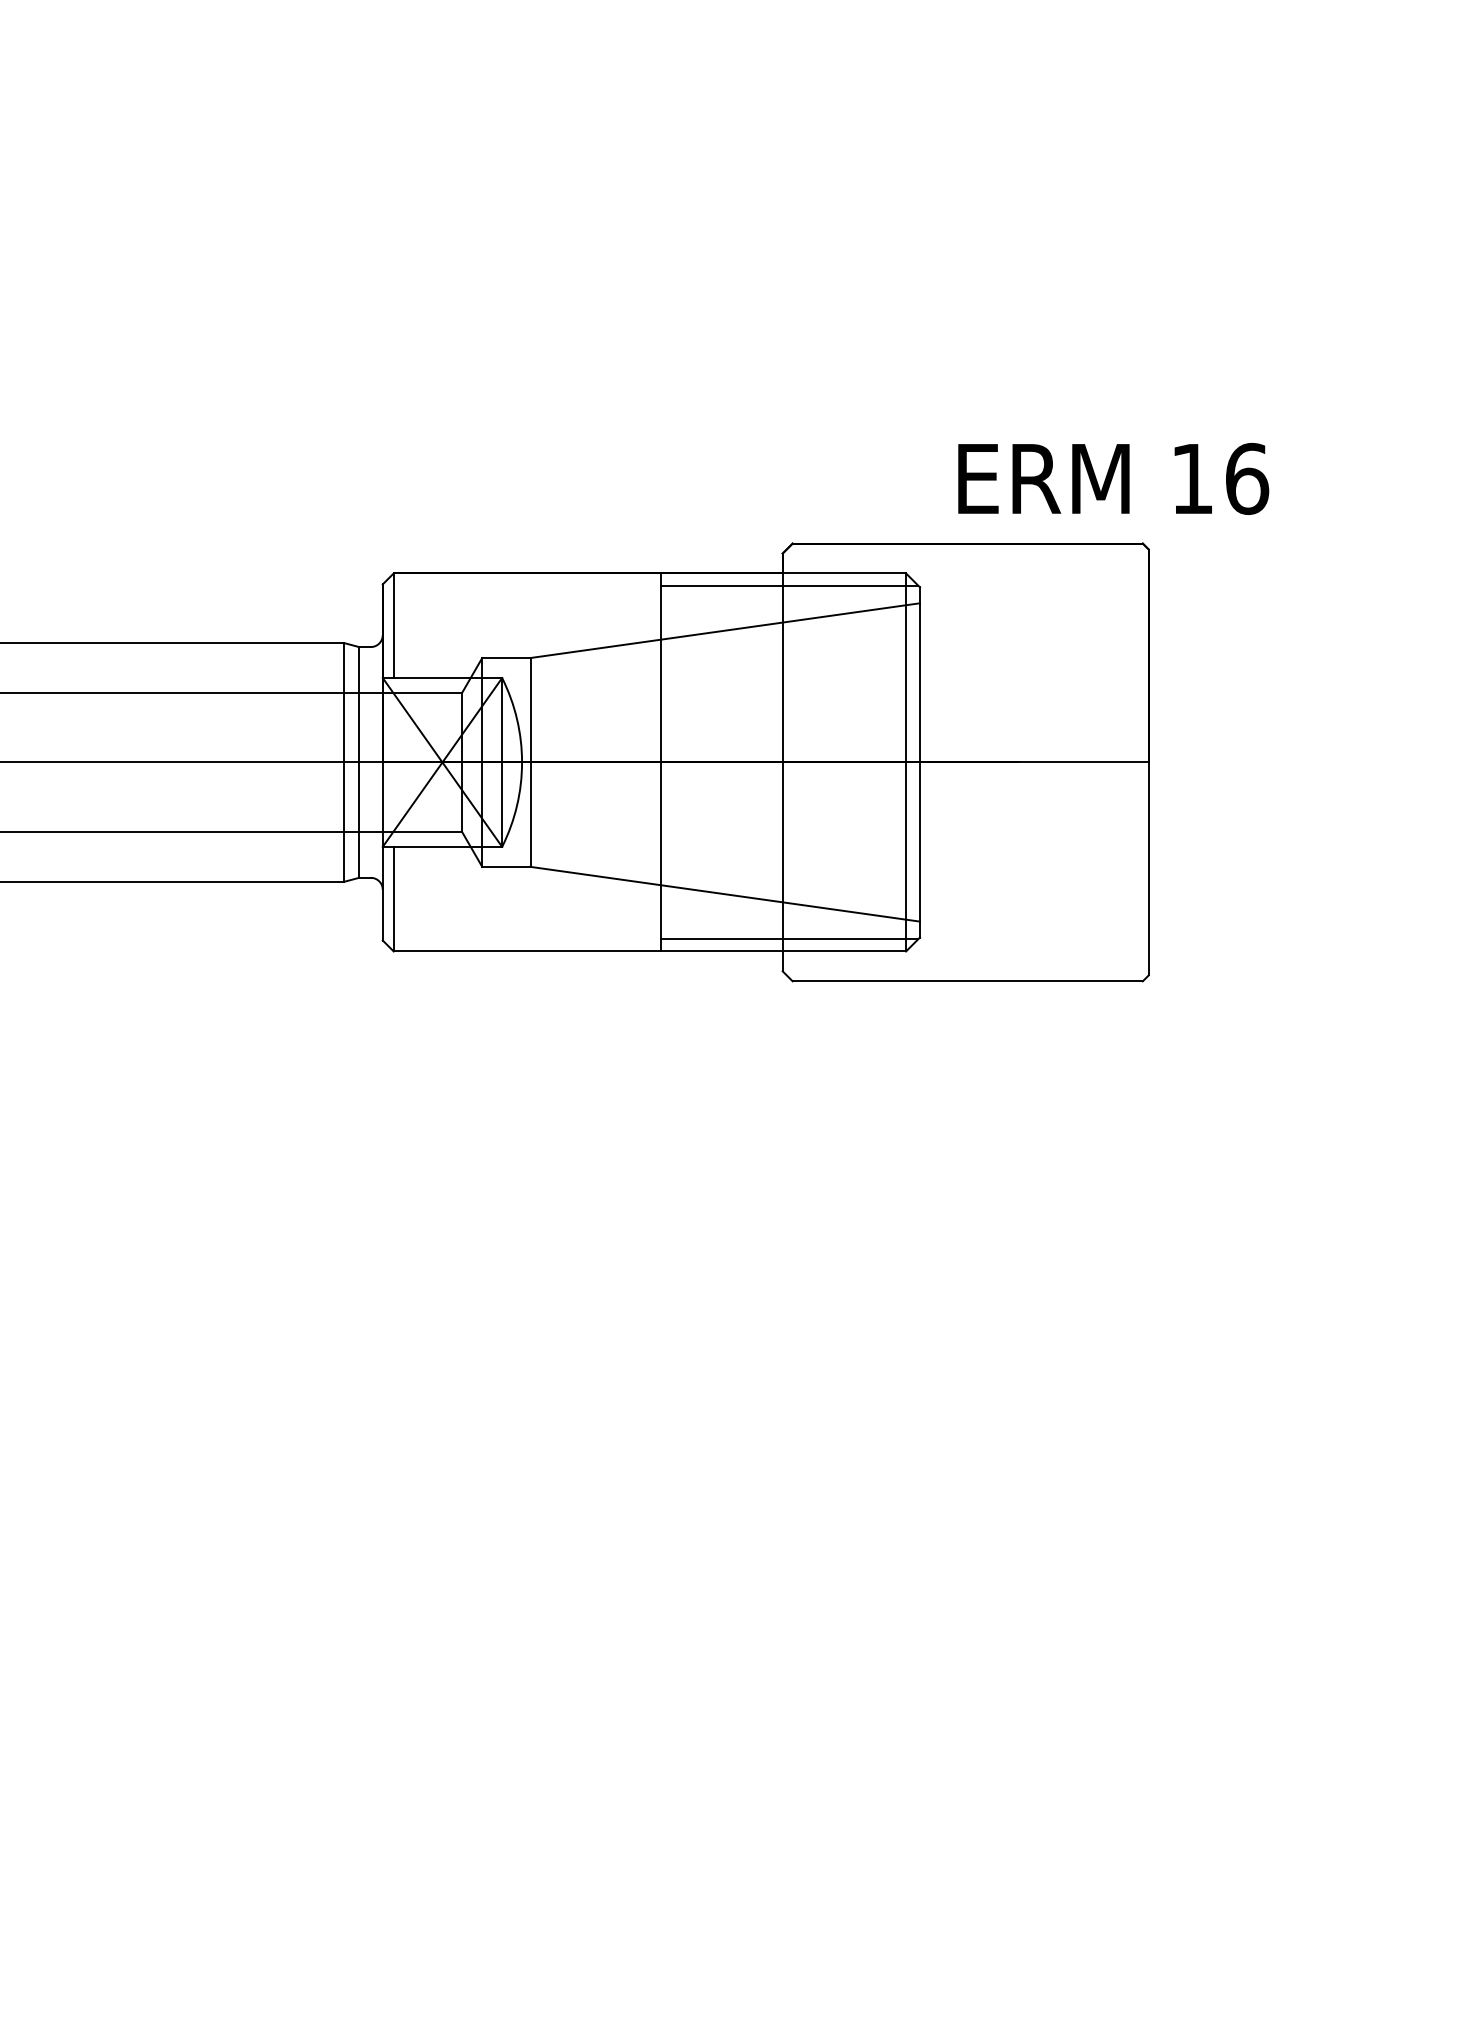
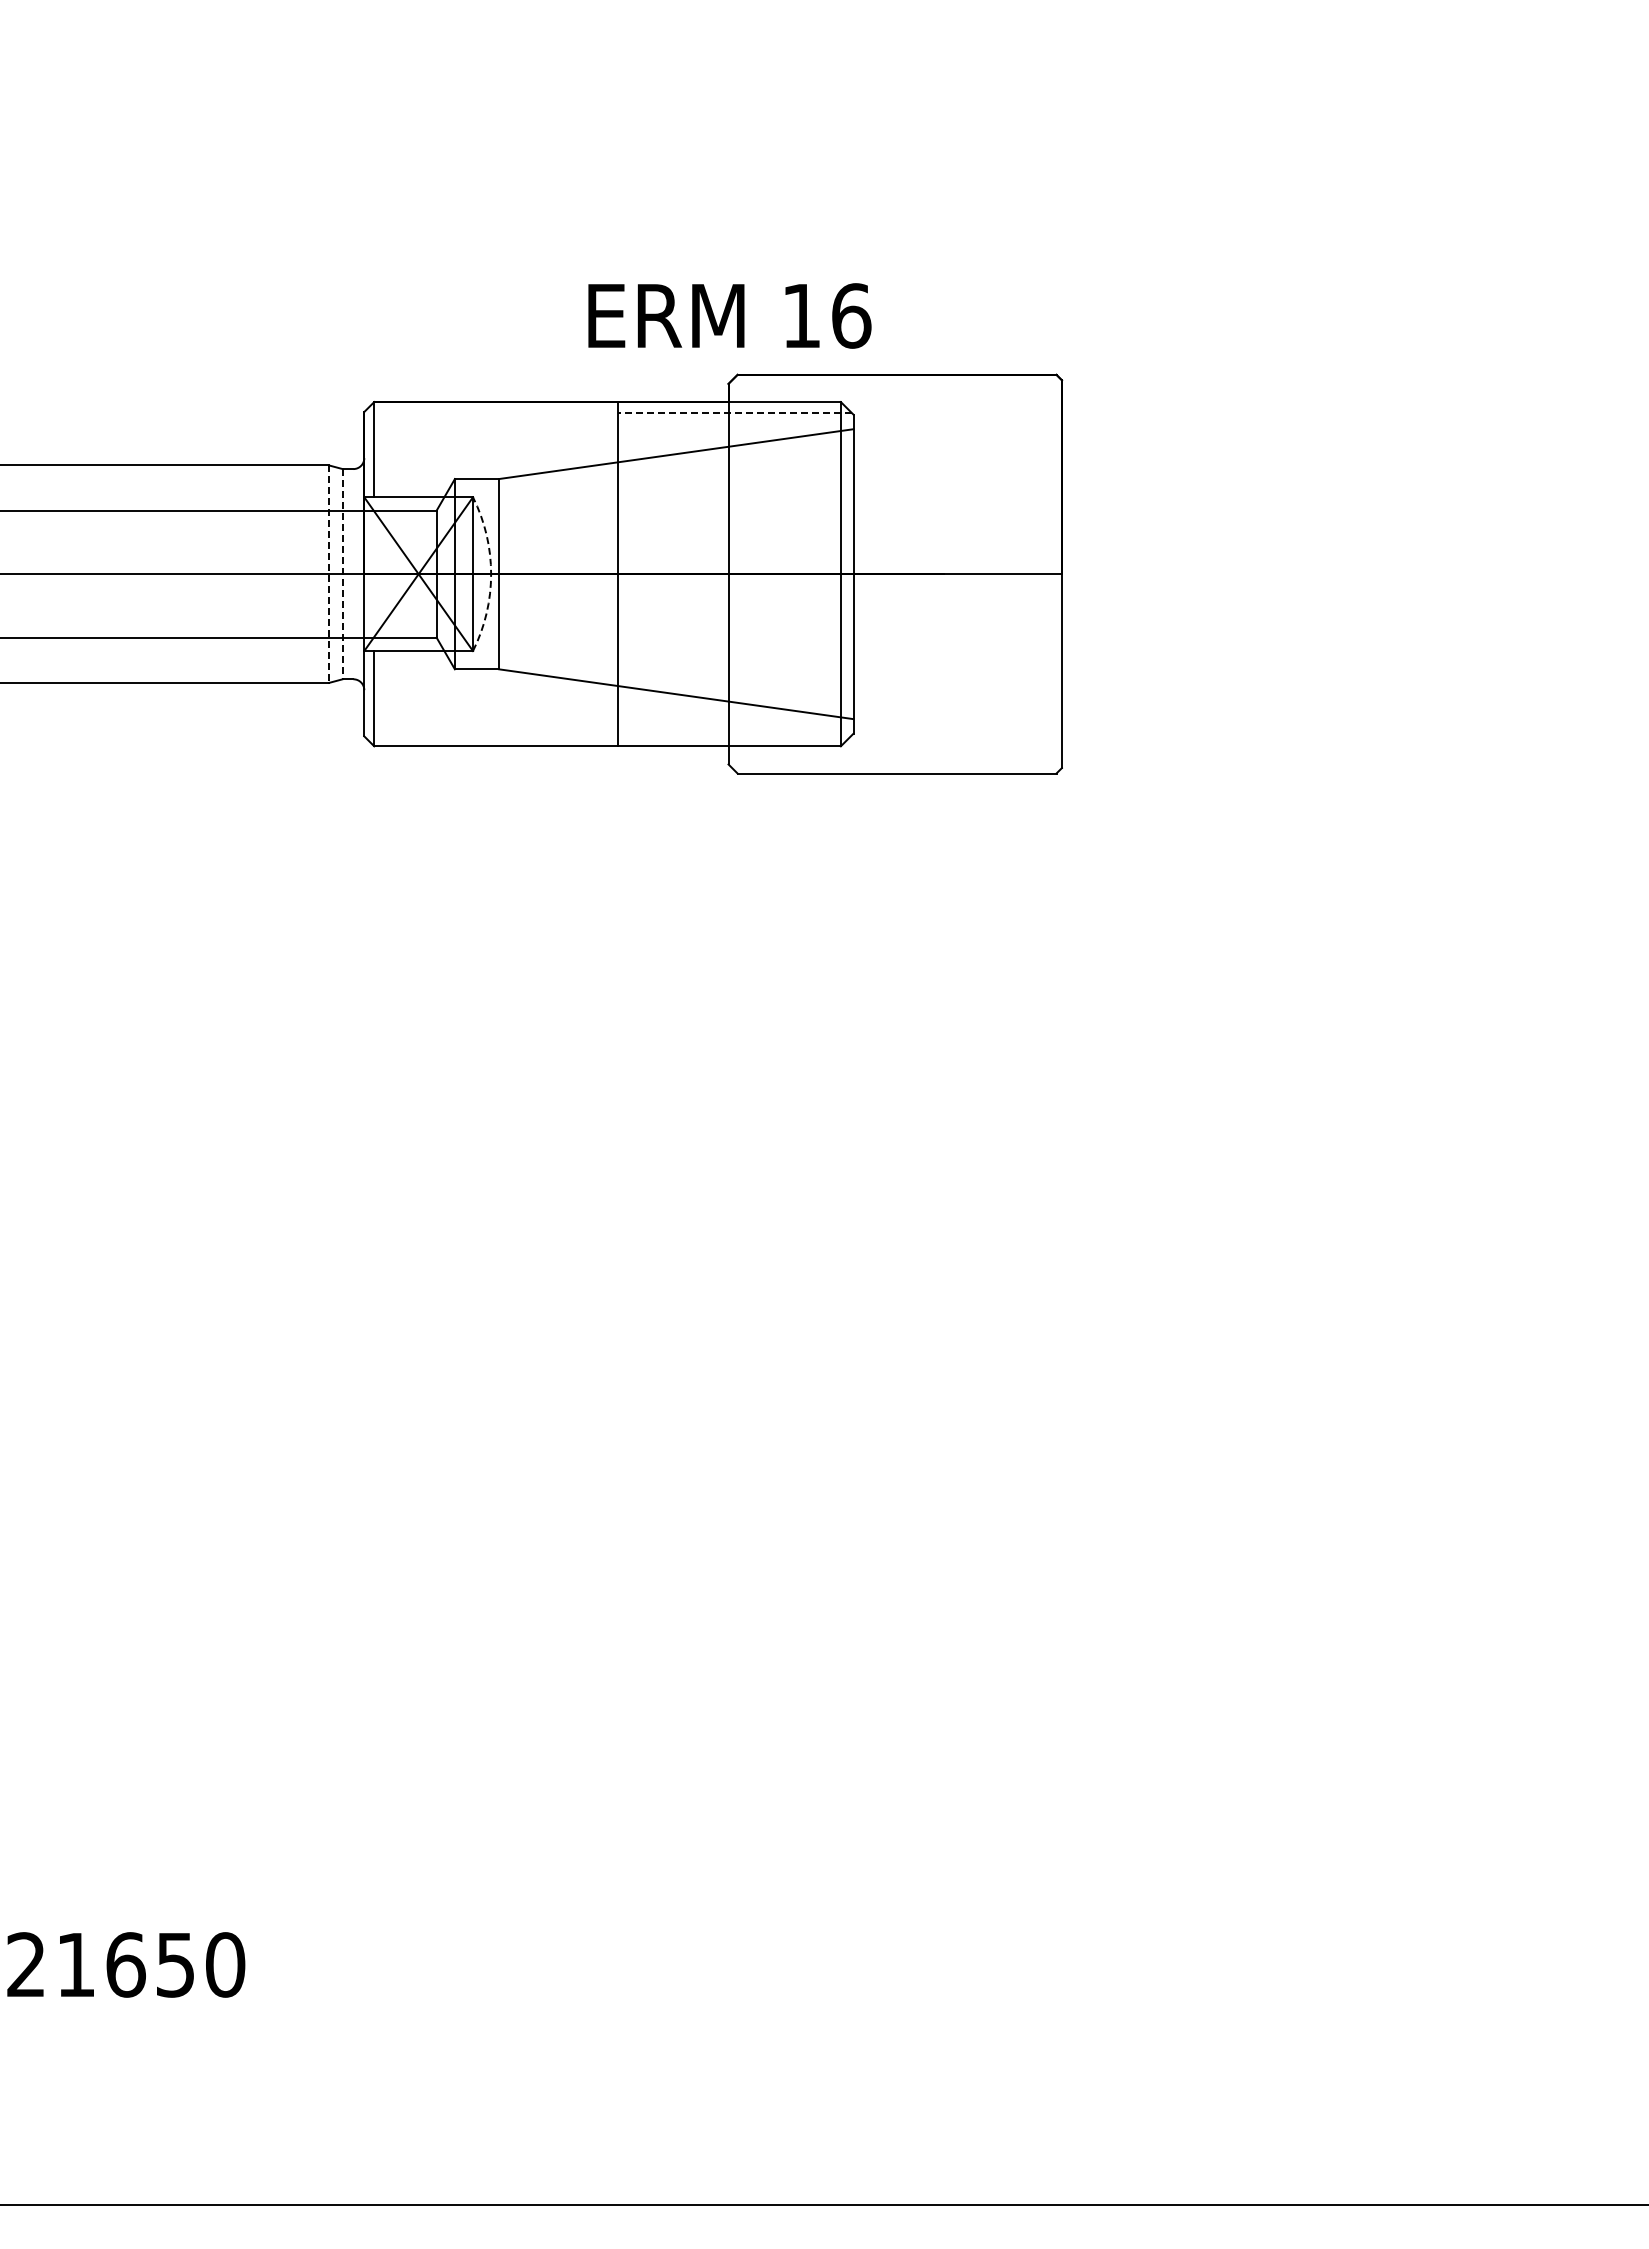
text: (1113, 478) -> (729, 315), moved
line: (789, 586) -> (734, 413), solid -> dashed
line: (344, 762) -> (329, 574), solid -> dashed
line: (358, 762) -> (342, 574), solid -> dashed
arc: (522, 762) -> (491, 574), solid -> dashed
line: (789, 939) -> (734, 735), removed

